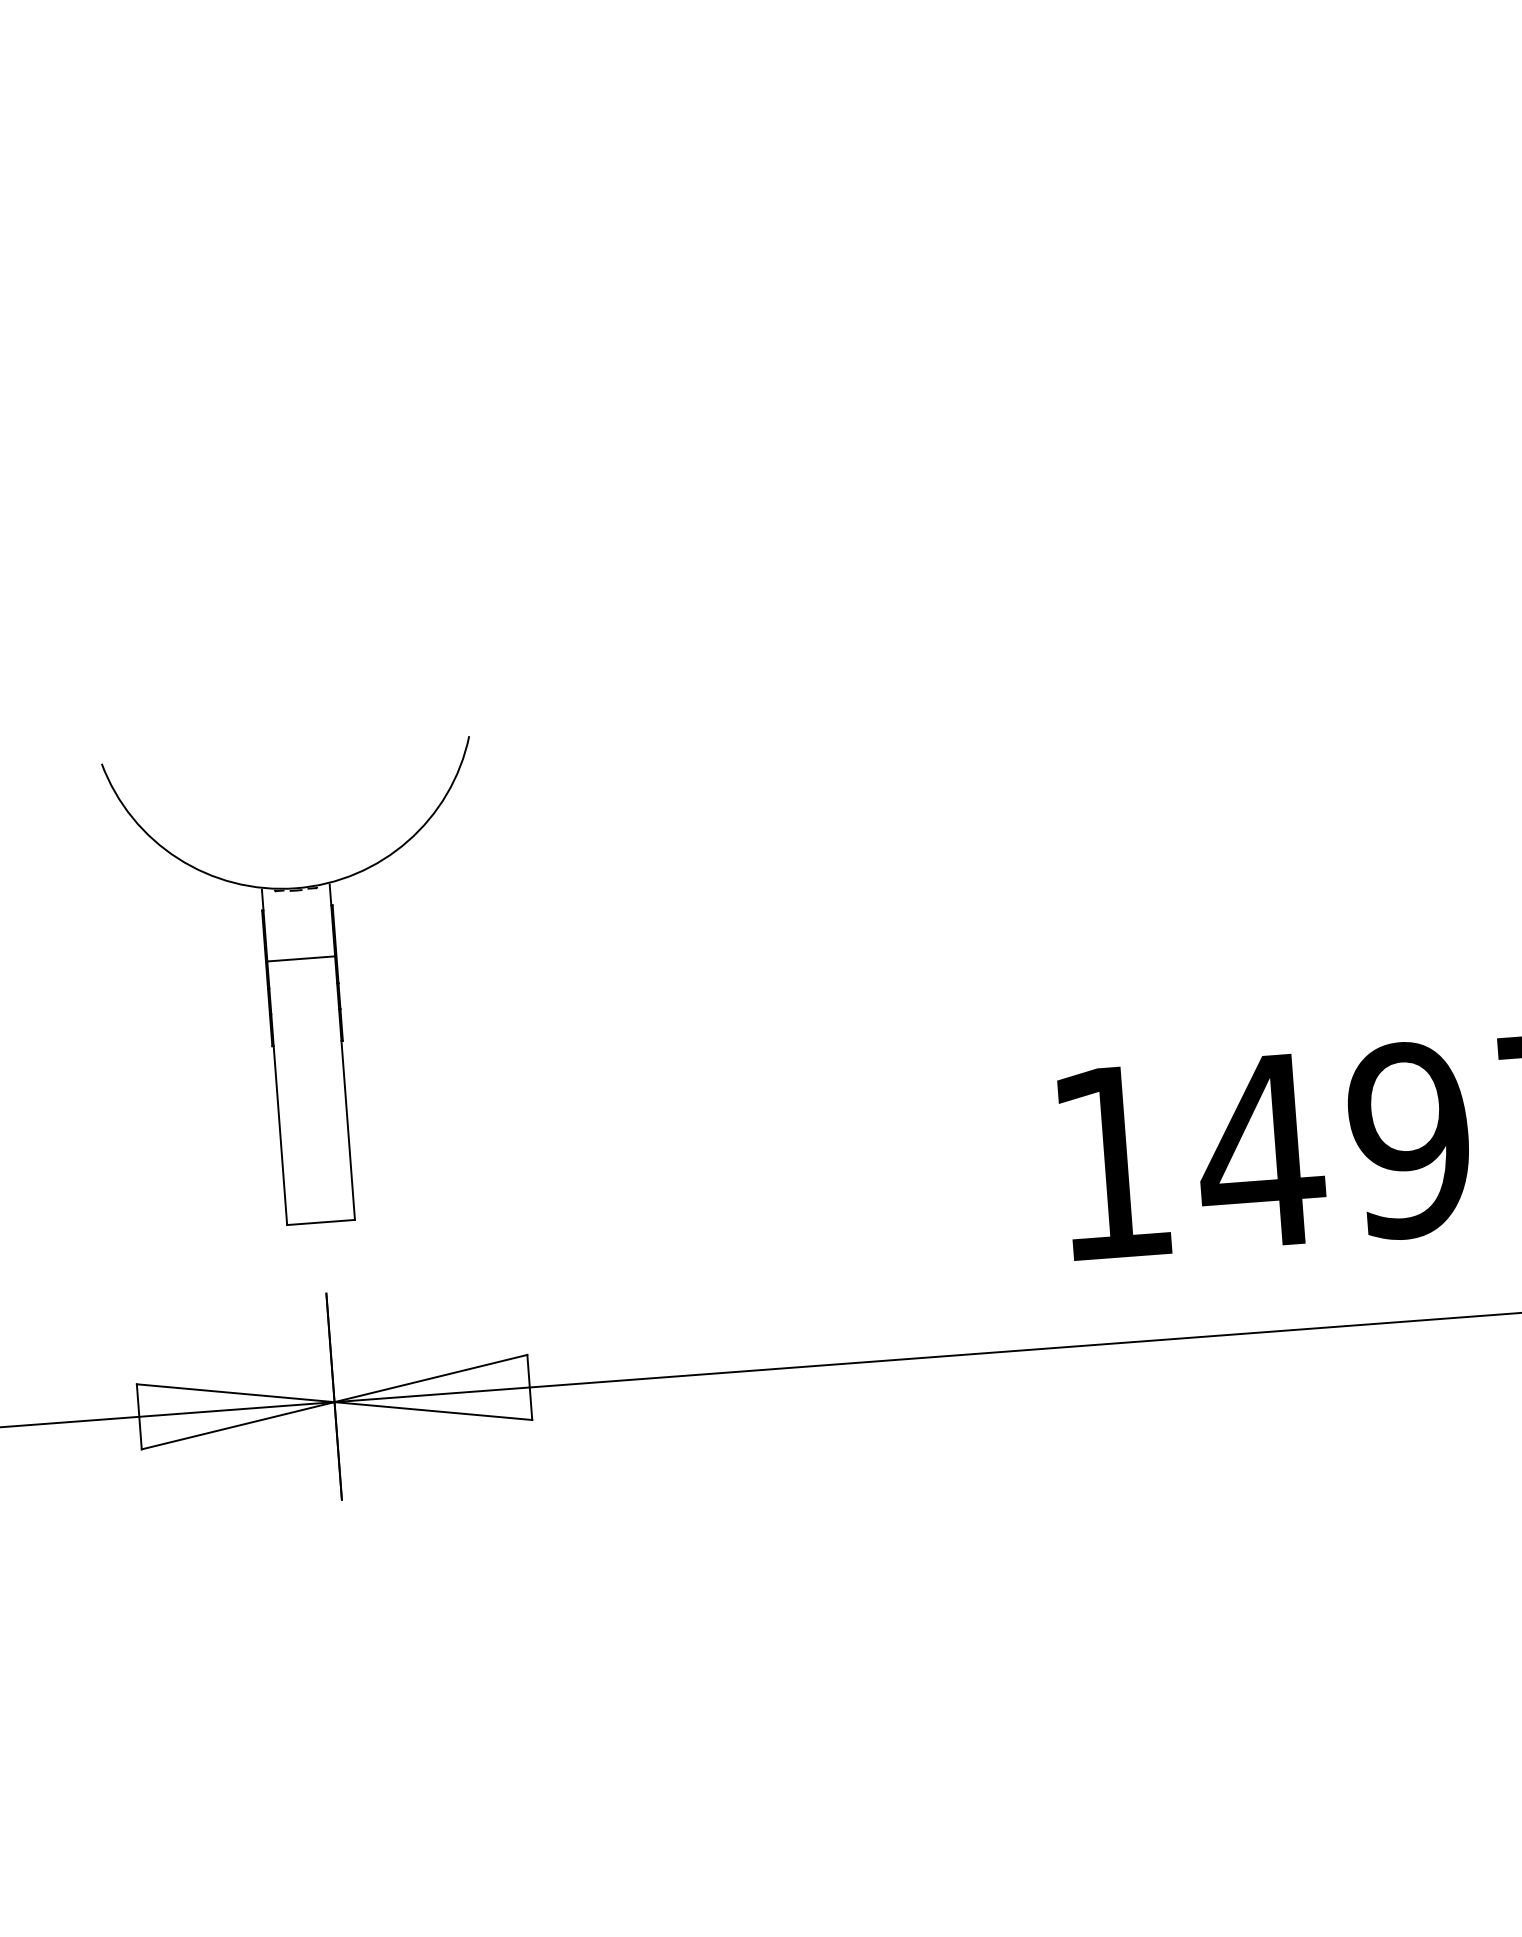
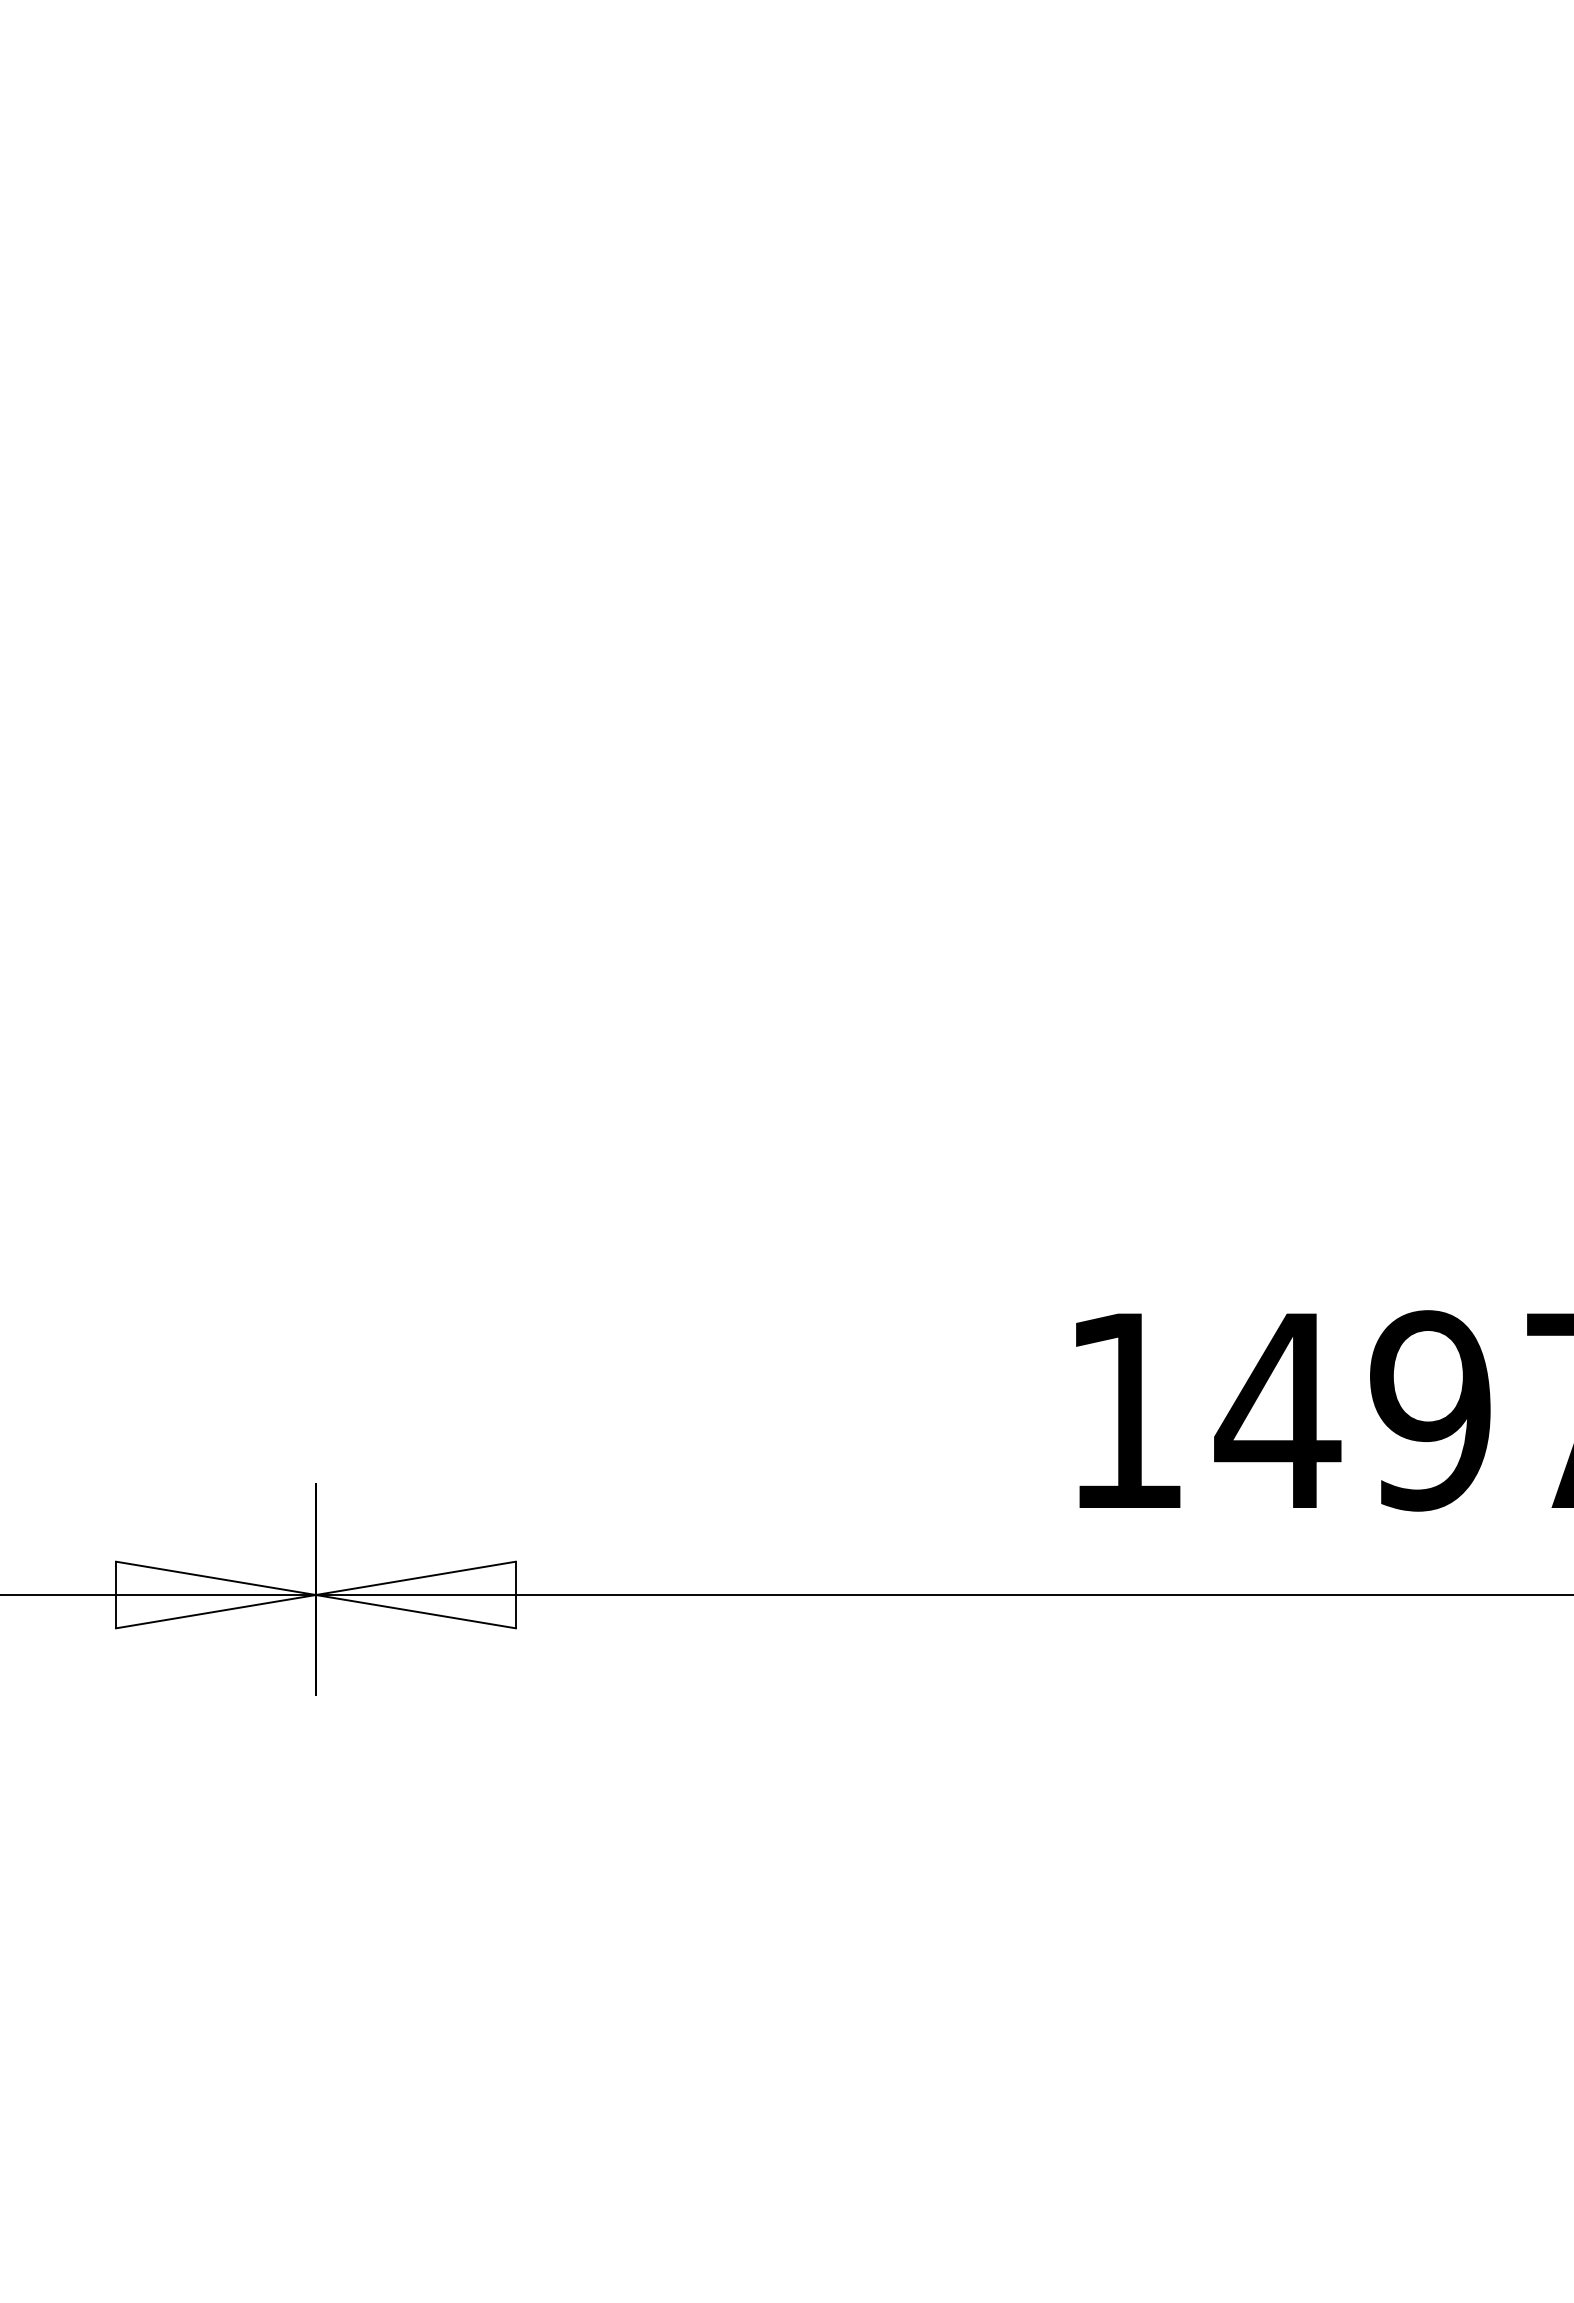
part: (302, 986) -> (315, 1169), removed

